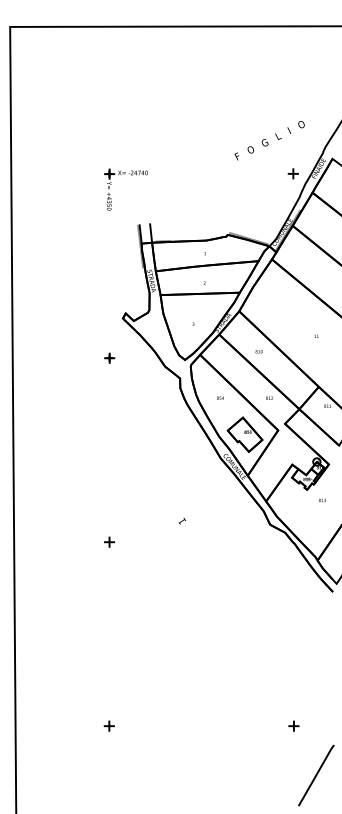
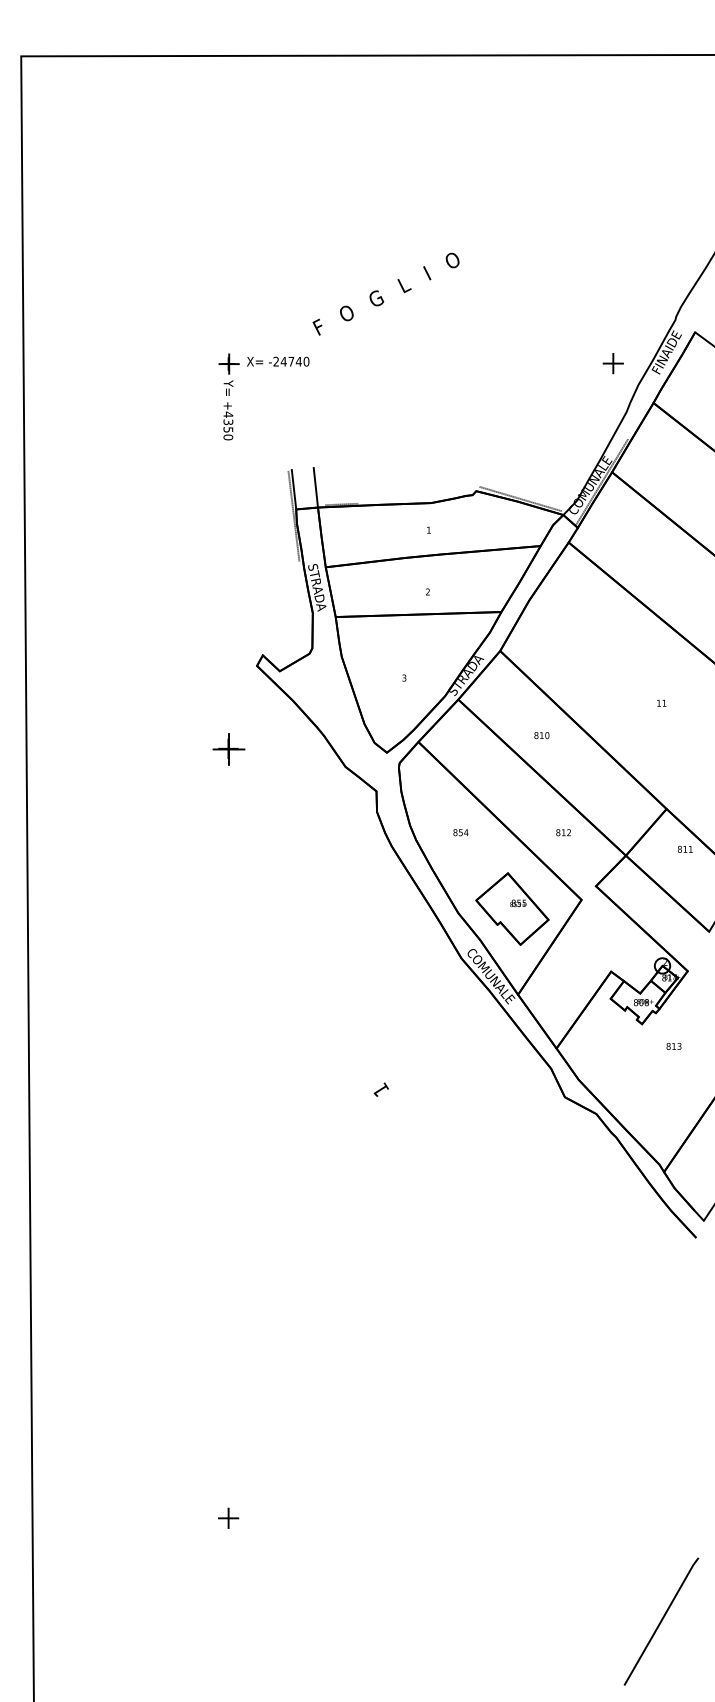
text: (269, 140) -> (385, 293), moved
part: (109, 357) -> (228, 747), size x1.6
part: (109, 541) -> (228, 1132), removed
part: (293, 725) -> (613, 1516), removed

